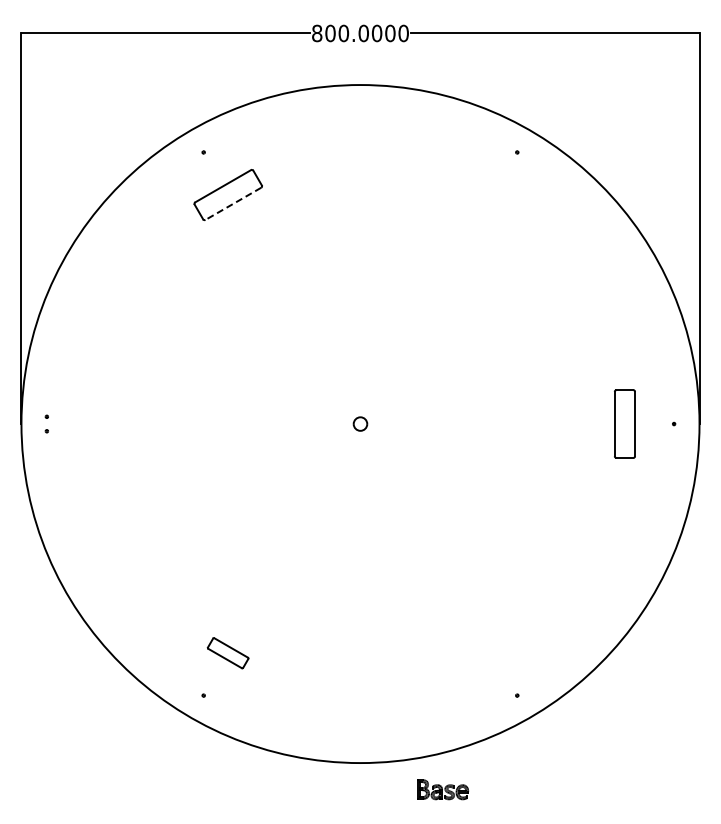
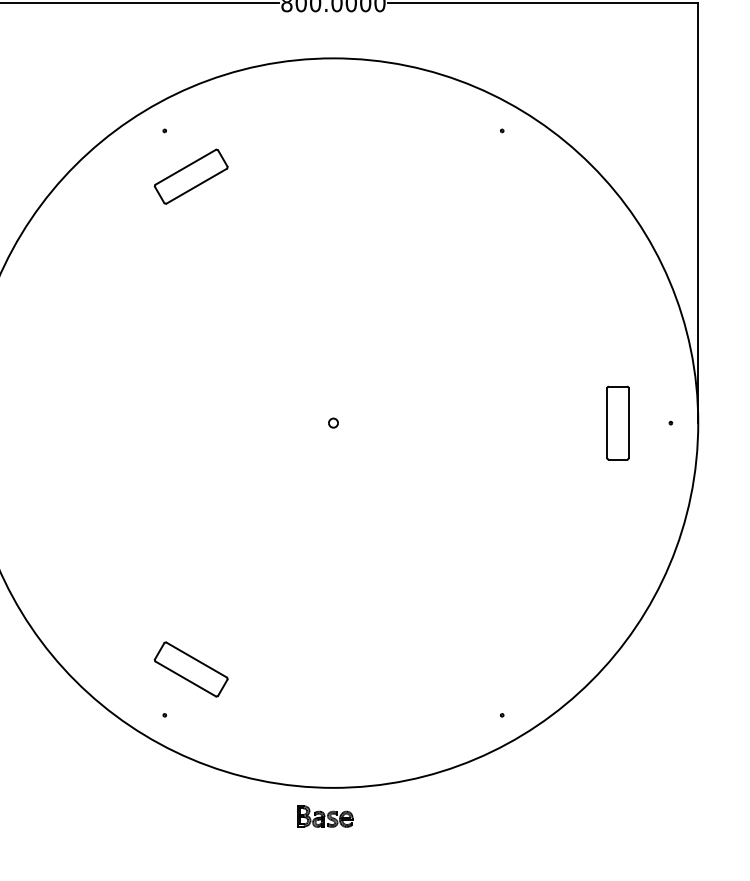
line: (232, 204) -> (195, 186), dashed -> solid
part: (360, 423) -> (333, 422), size x0.62
part: (227, 653) -> (190, 670), size x1.67
part: (442, 789) -> (324, 816), moved

